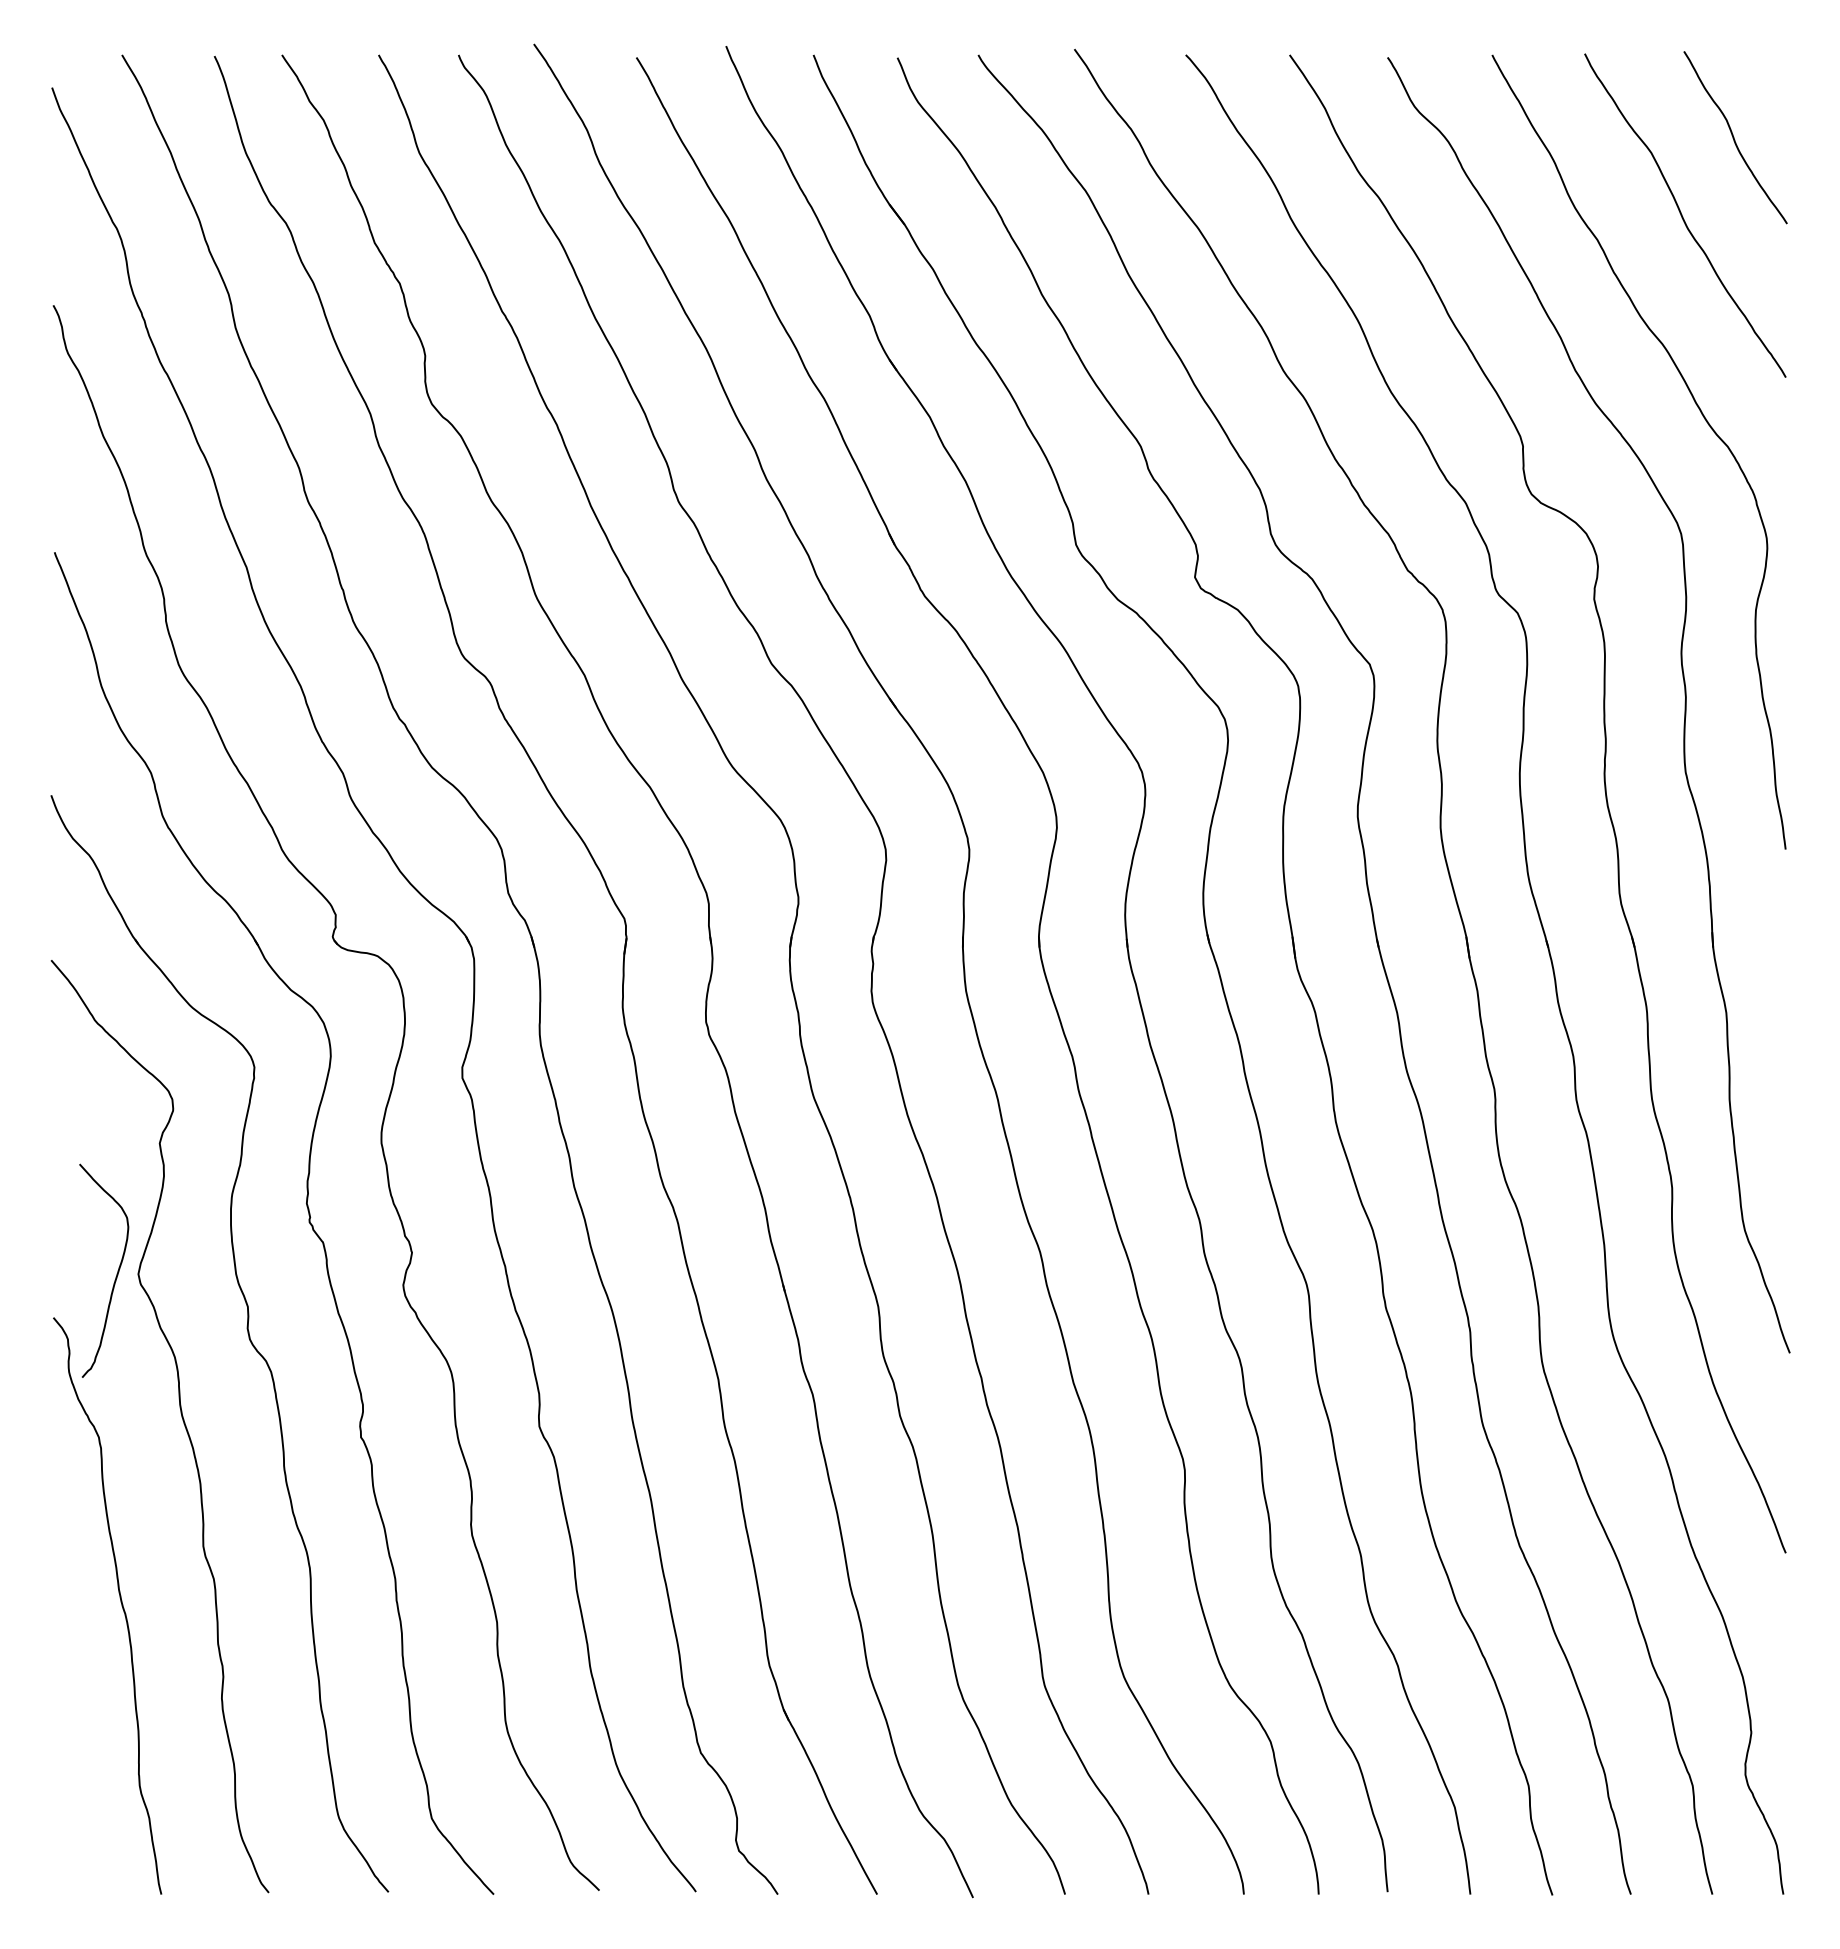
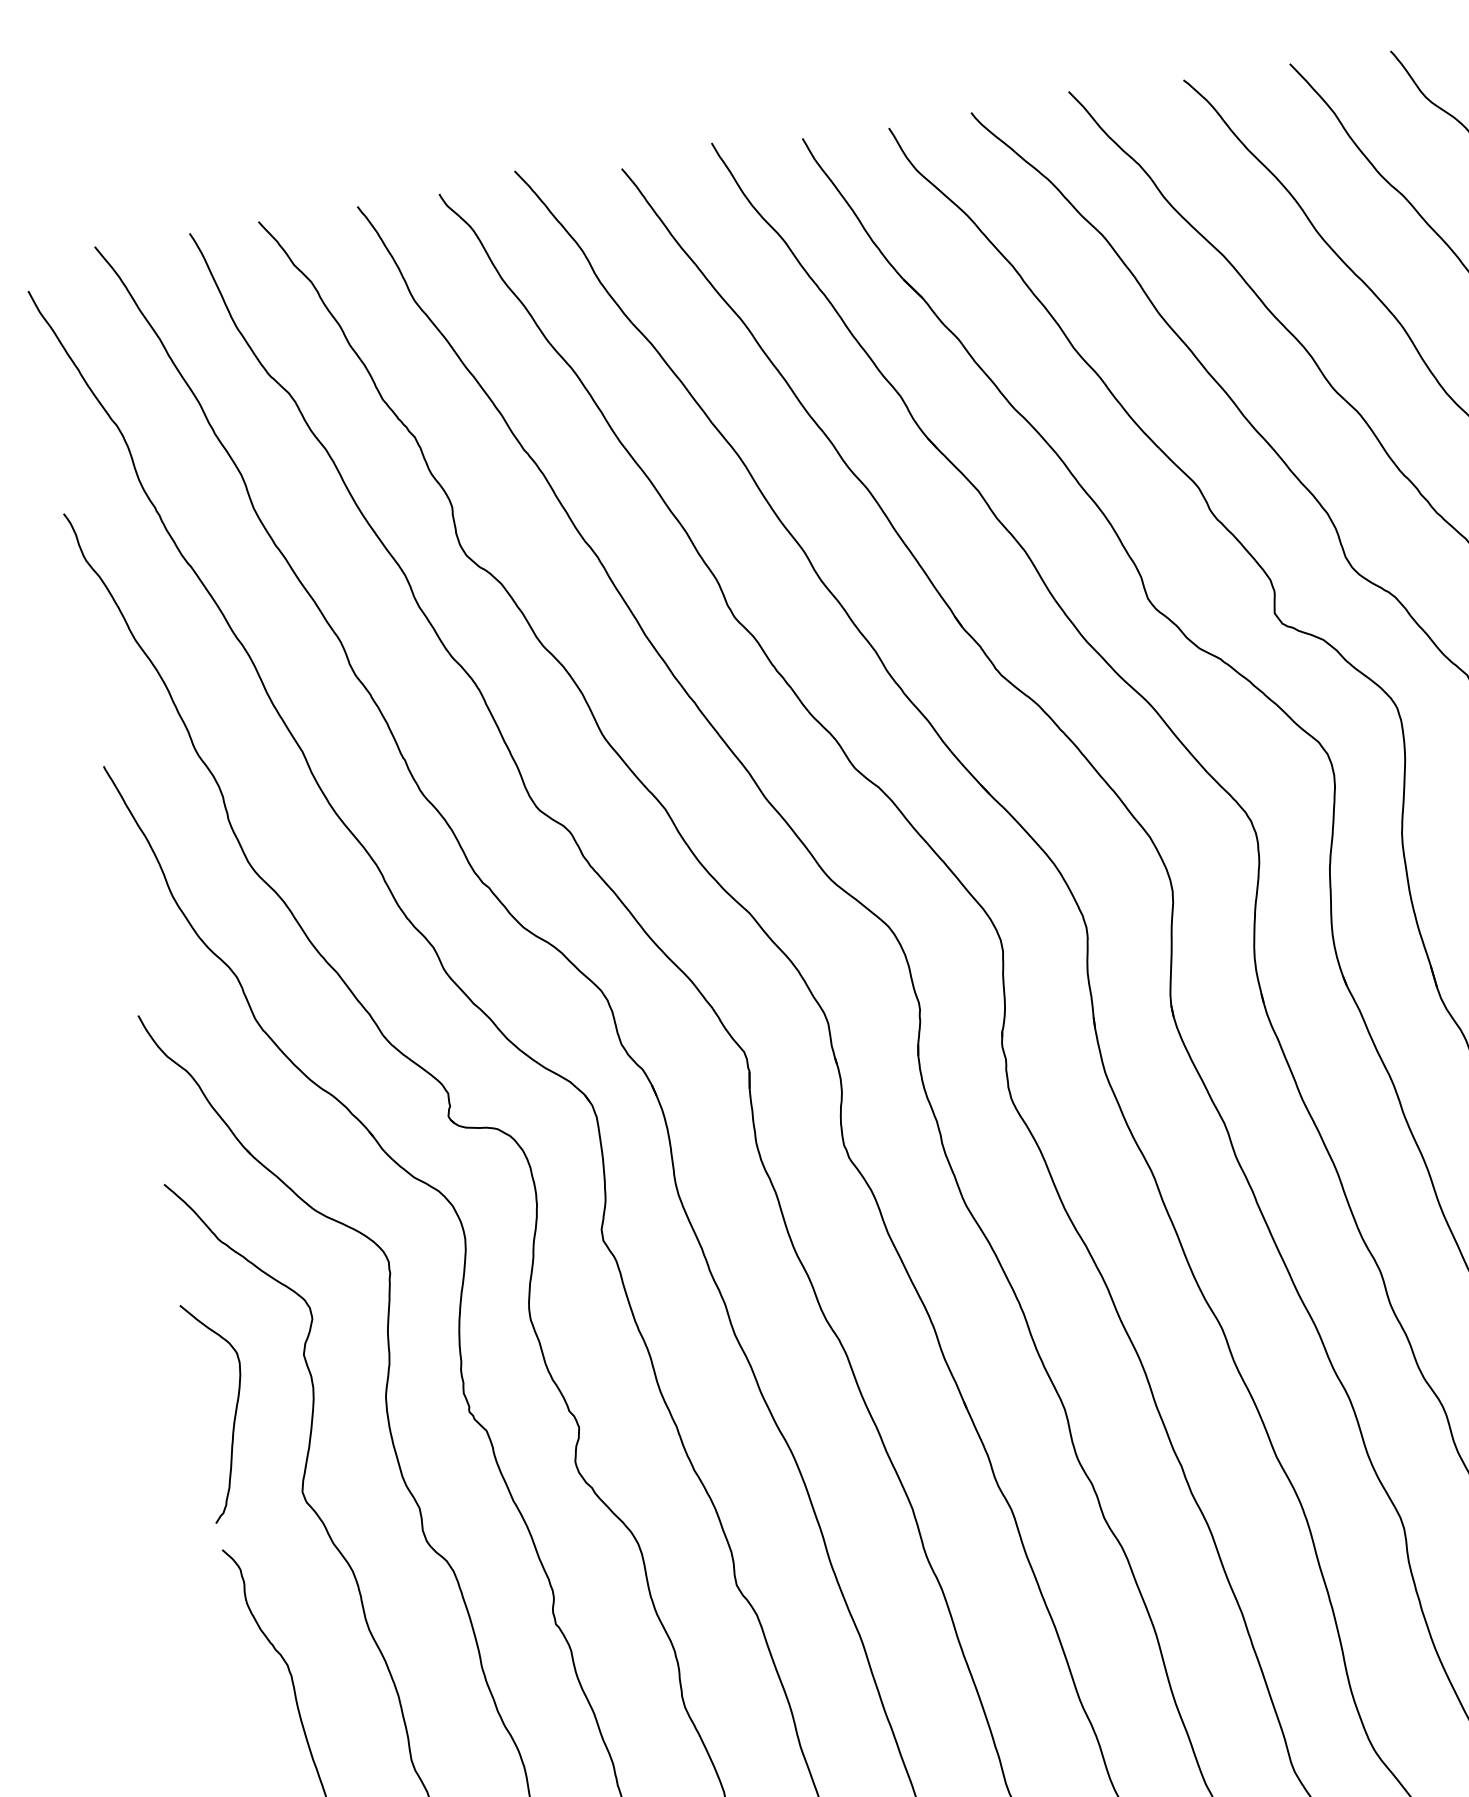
curve: (116, 1273) -> (234, 1411), moved

